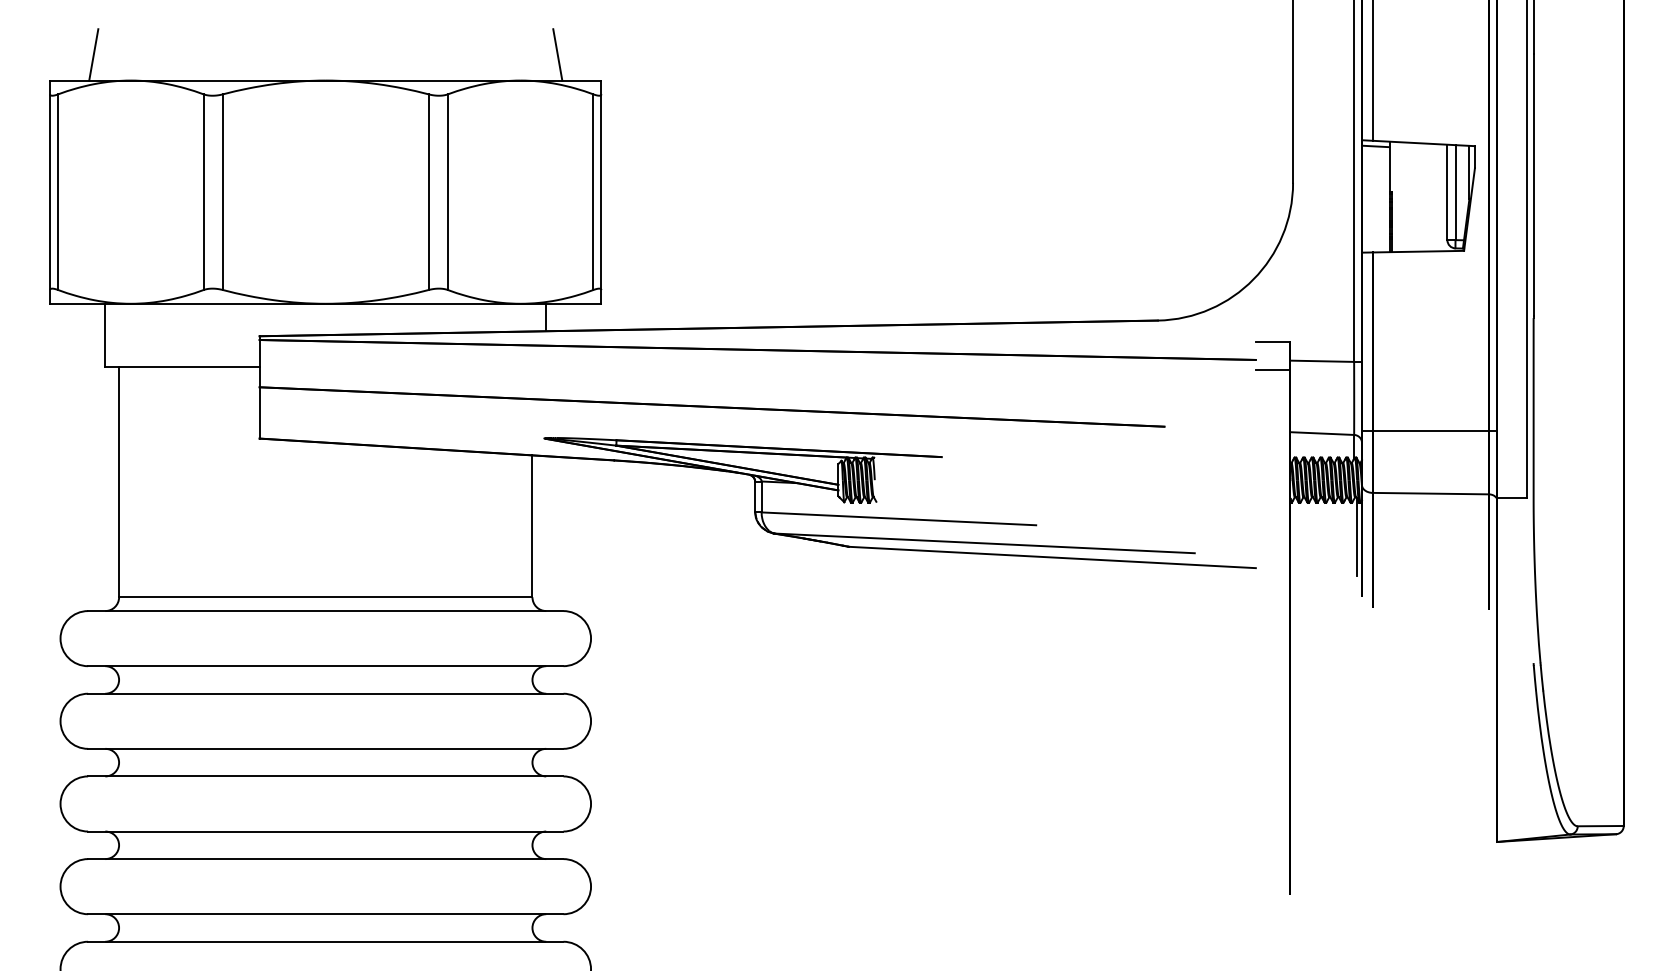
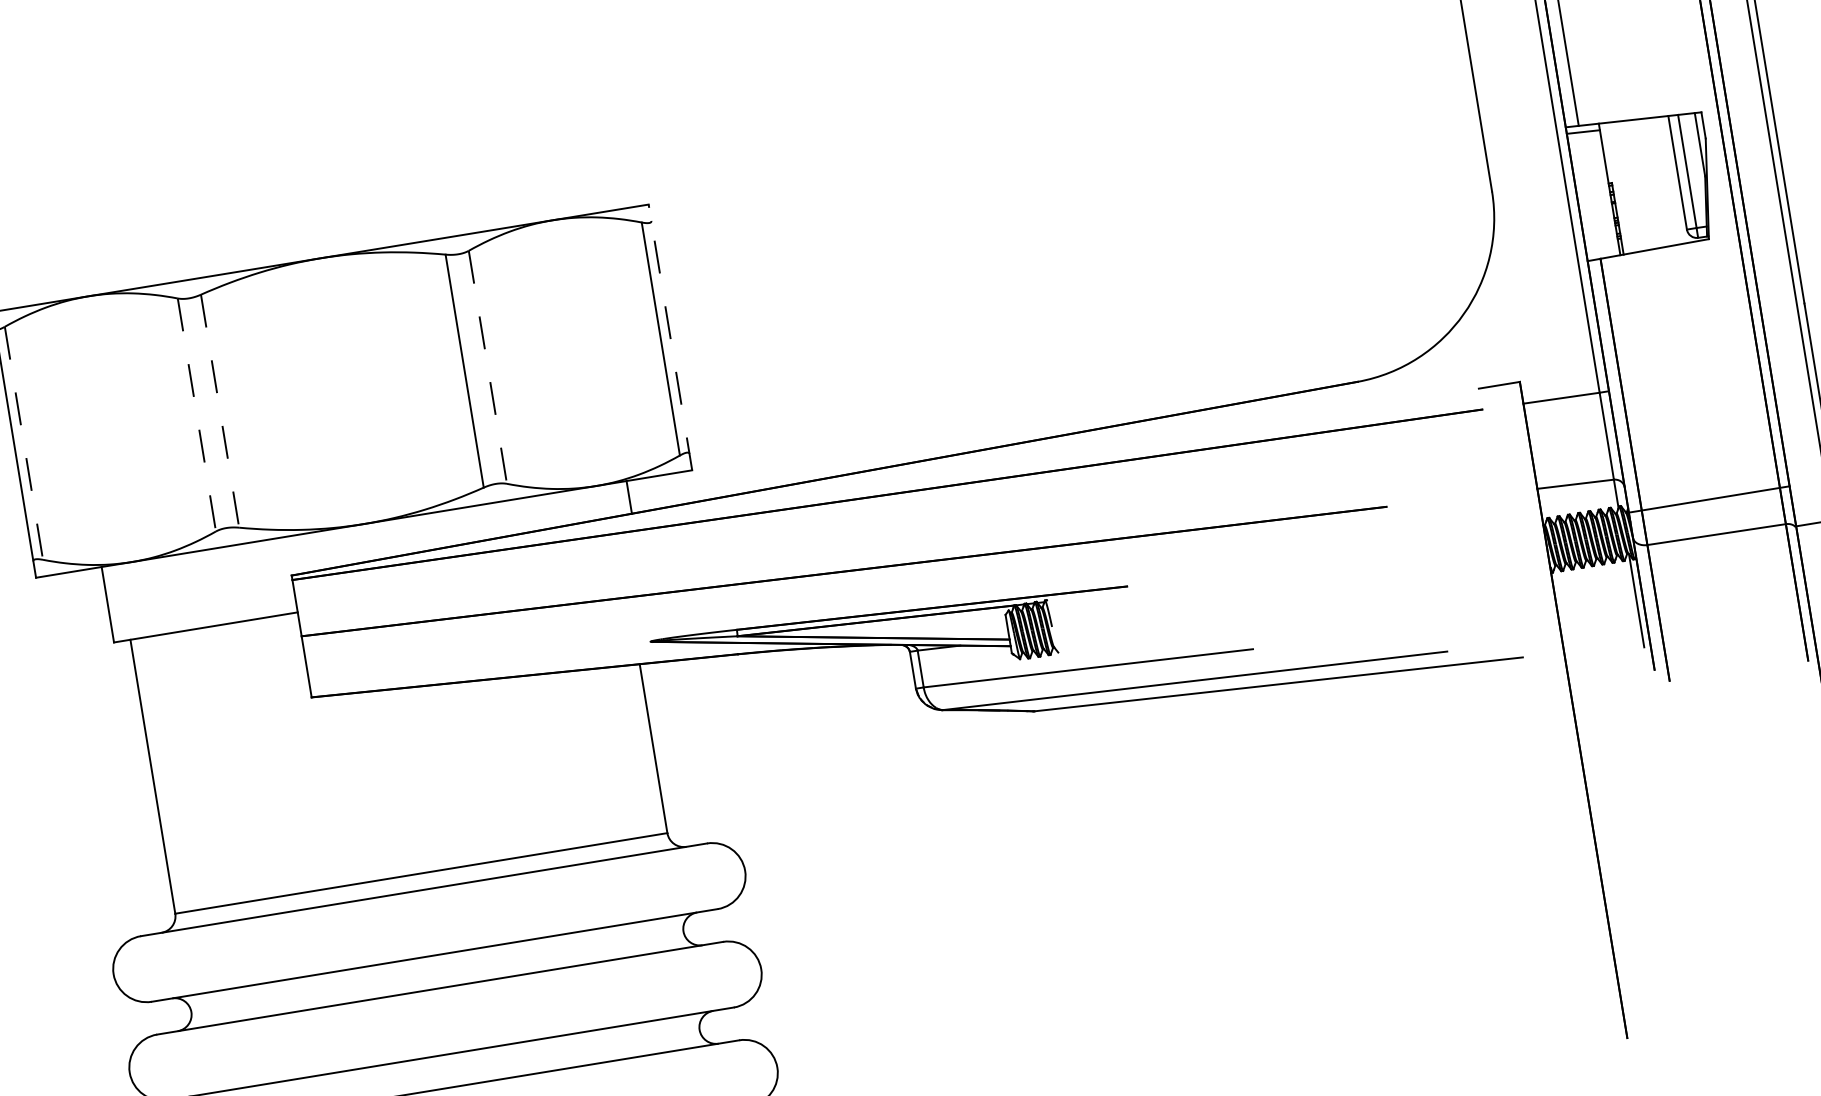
line: (93, 54) -> (39, 272), removed
line: (557, 54) -> (591, 182), removed
line: (58, 192) -> (24, 443), solid -> dashed
line: (203, 192) -> (196, 415), solid -> dashed
line: (223, 192) -> (220, 411), solid -> dashed
line: (448, 192) -> (488, 367), solid -> dashed
line: (601, 192) -> (670, 337), solid -> dashed
line: (1272, 369) -> (1503, 417), removed
line: (1429, 430) -> (1709, 498), moved

